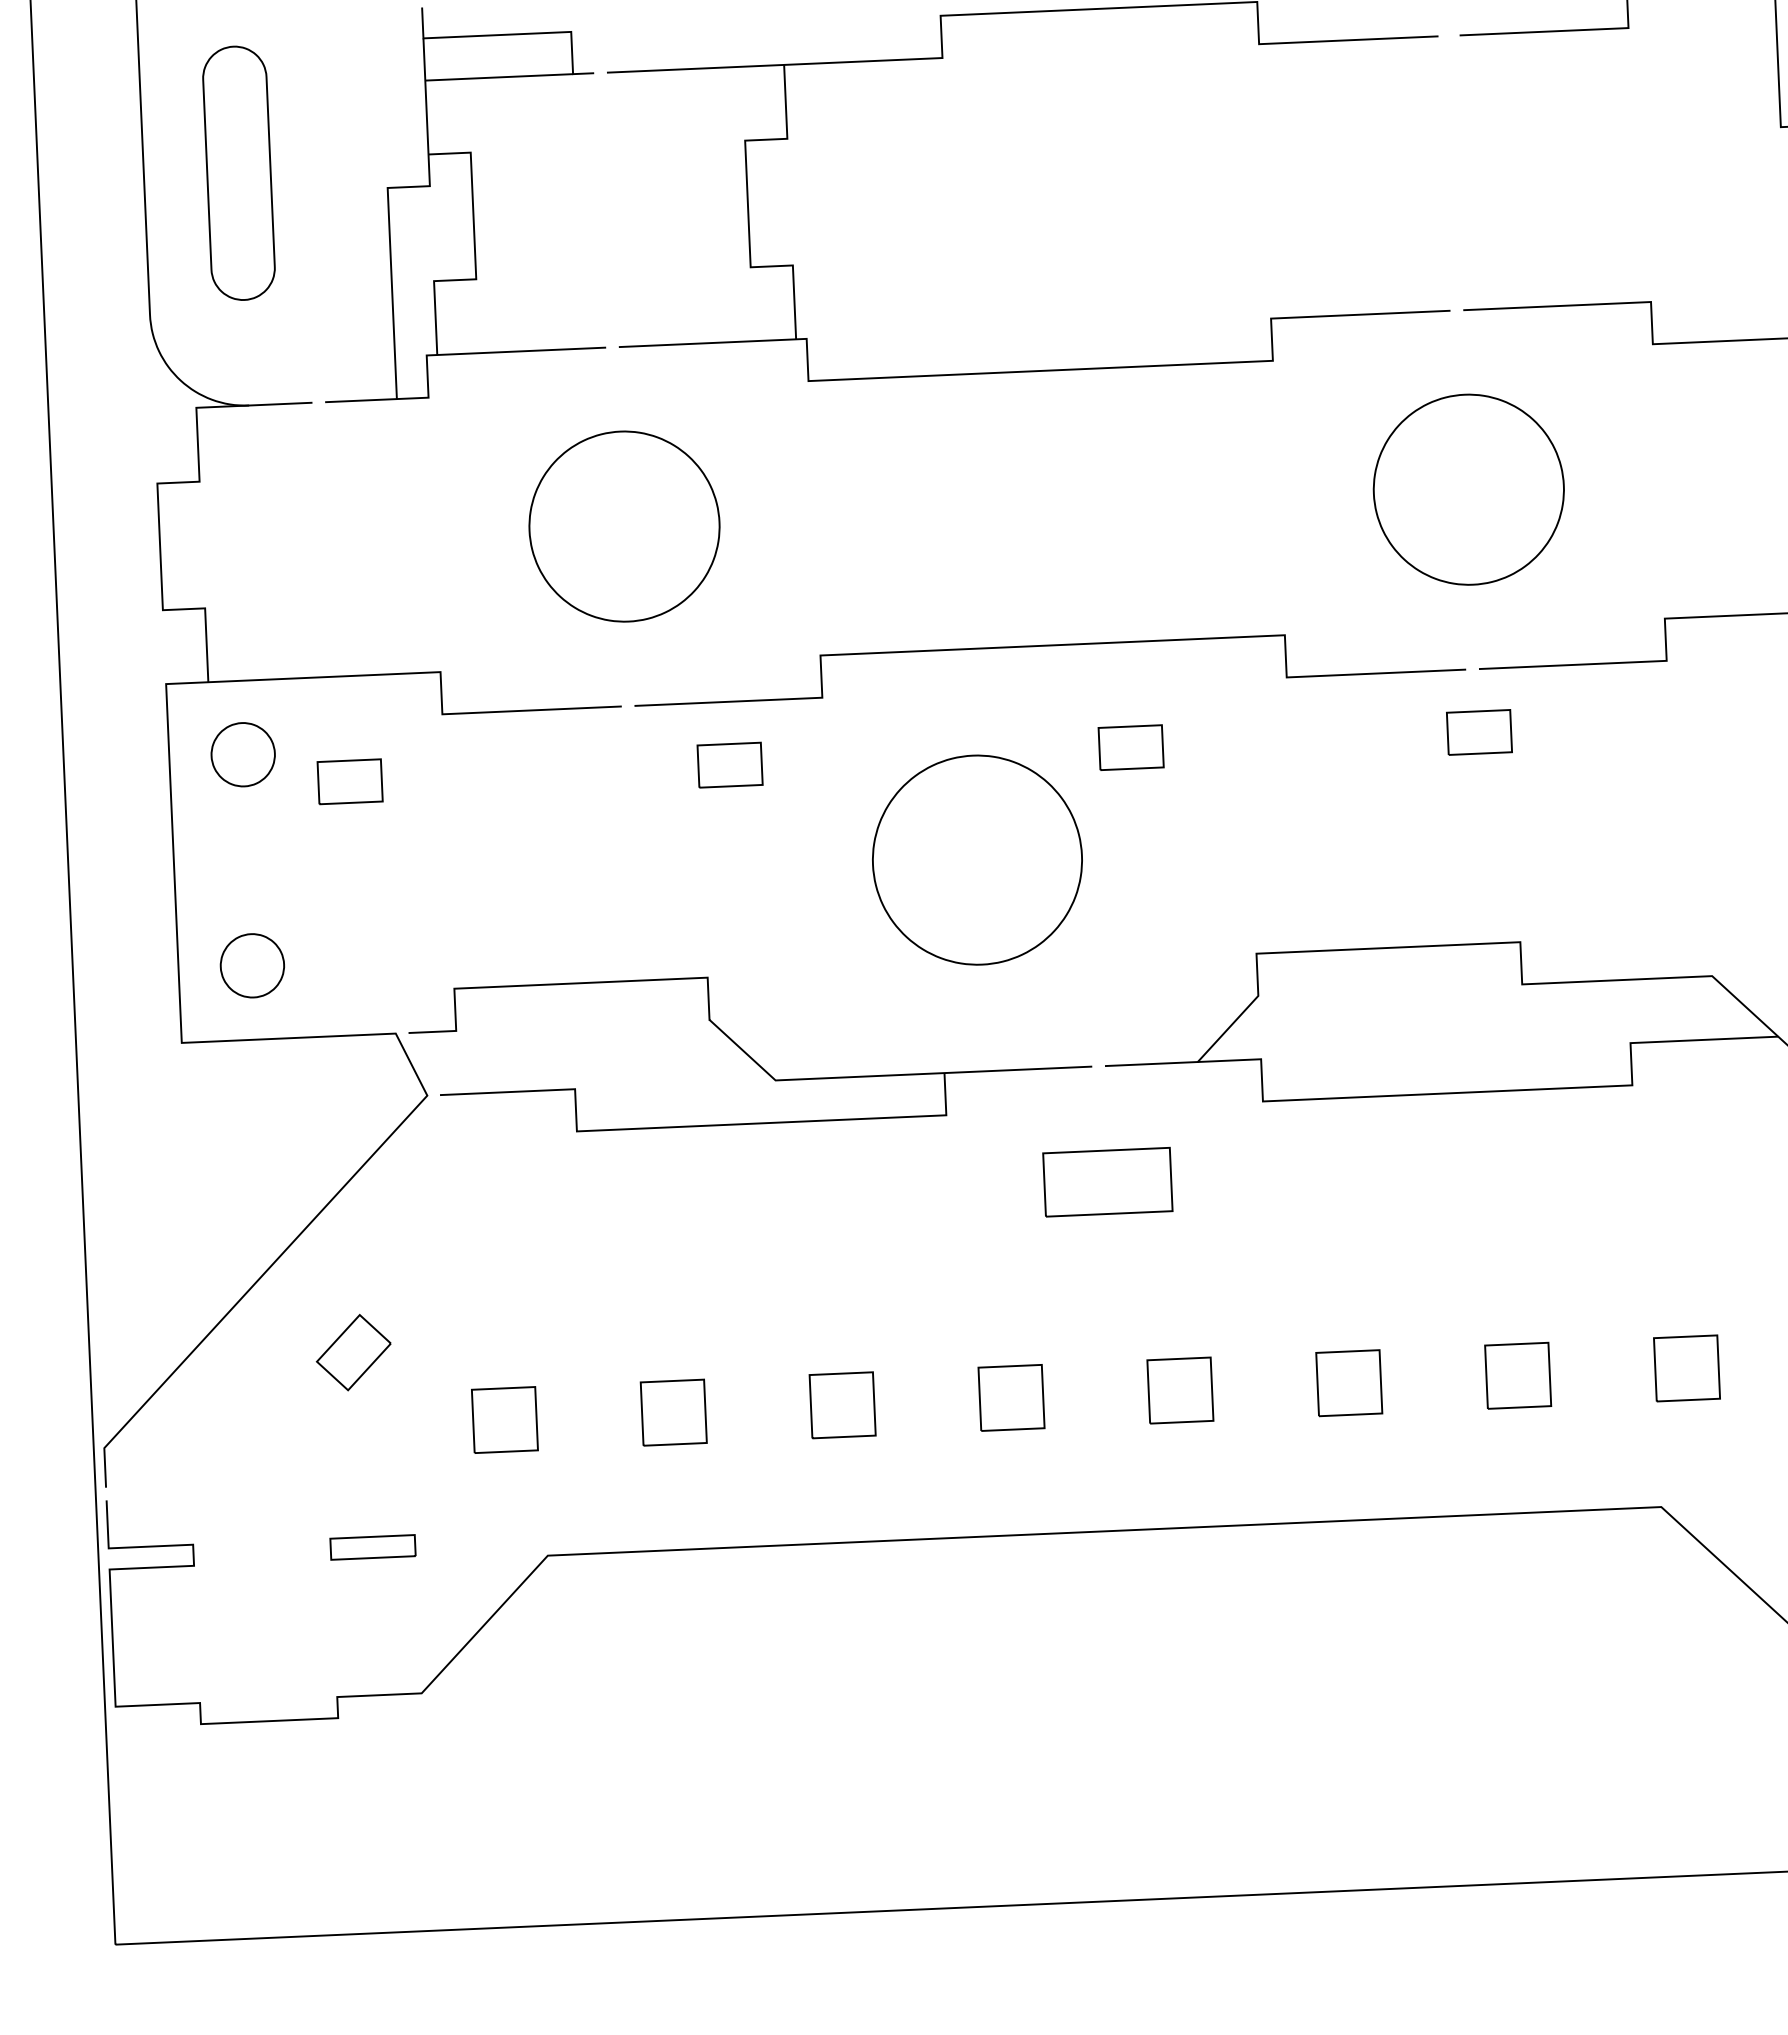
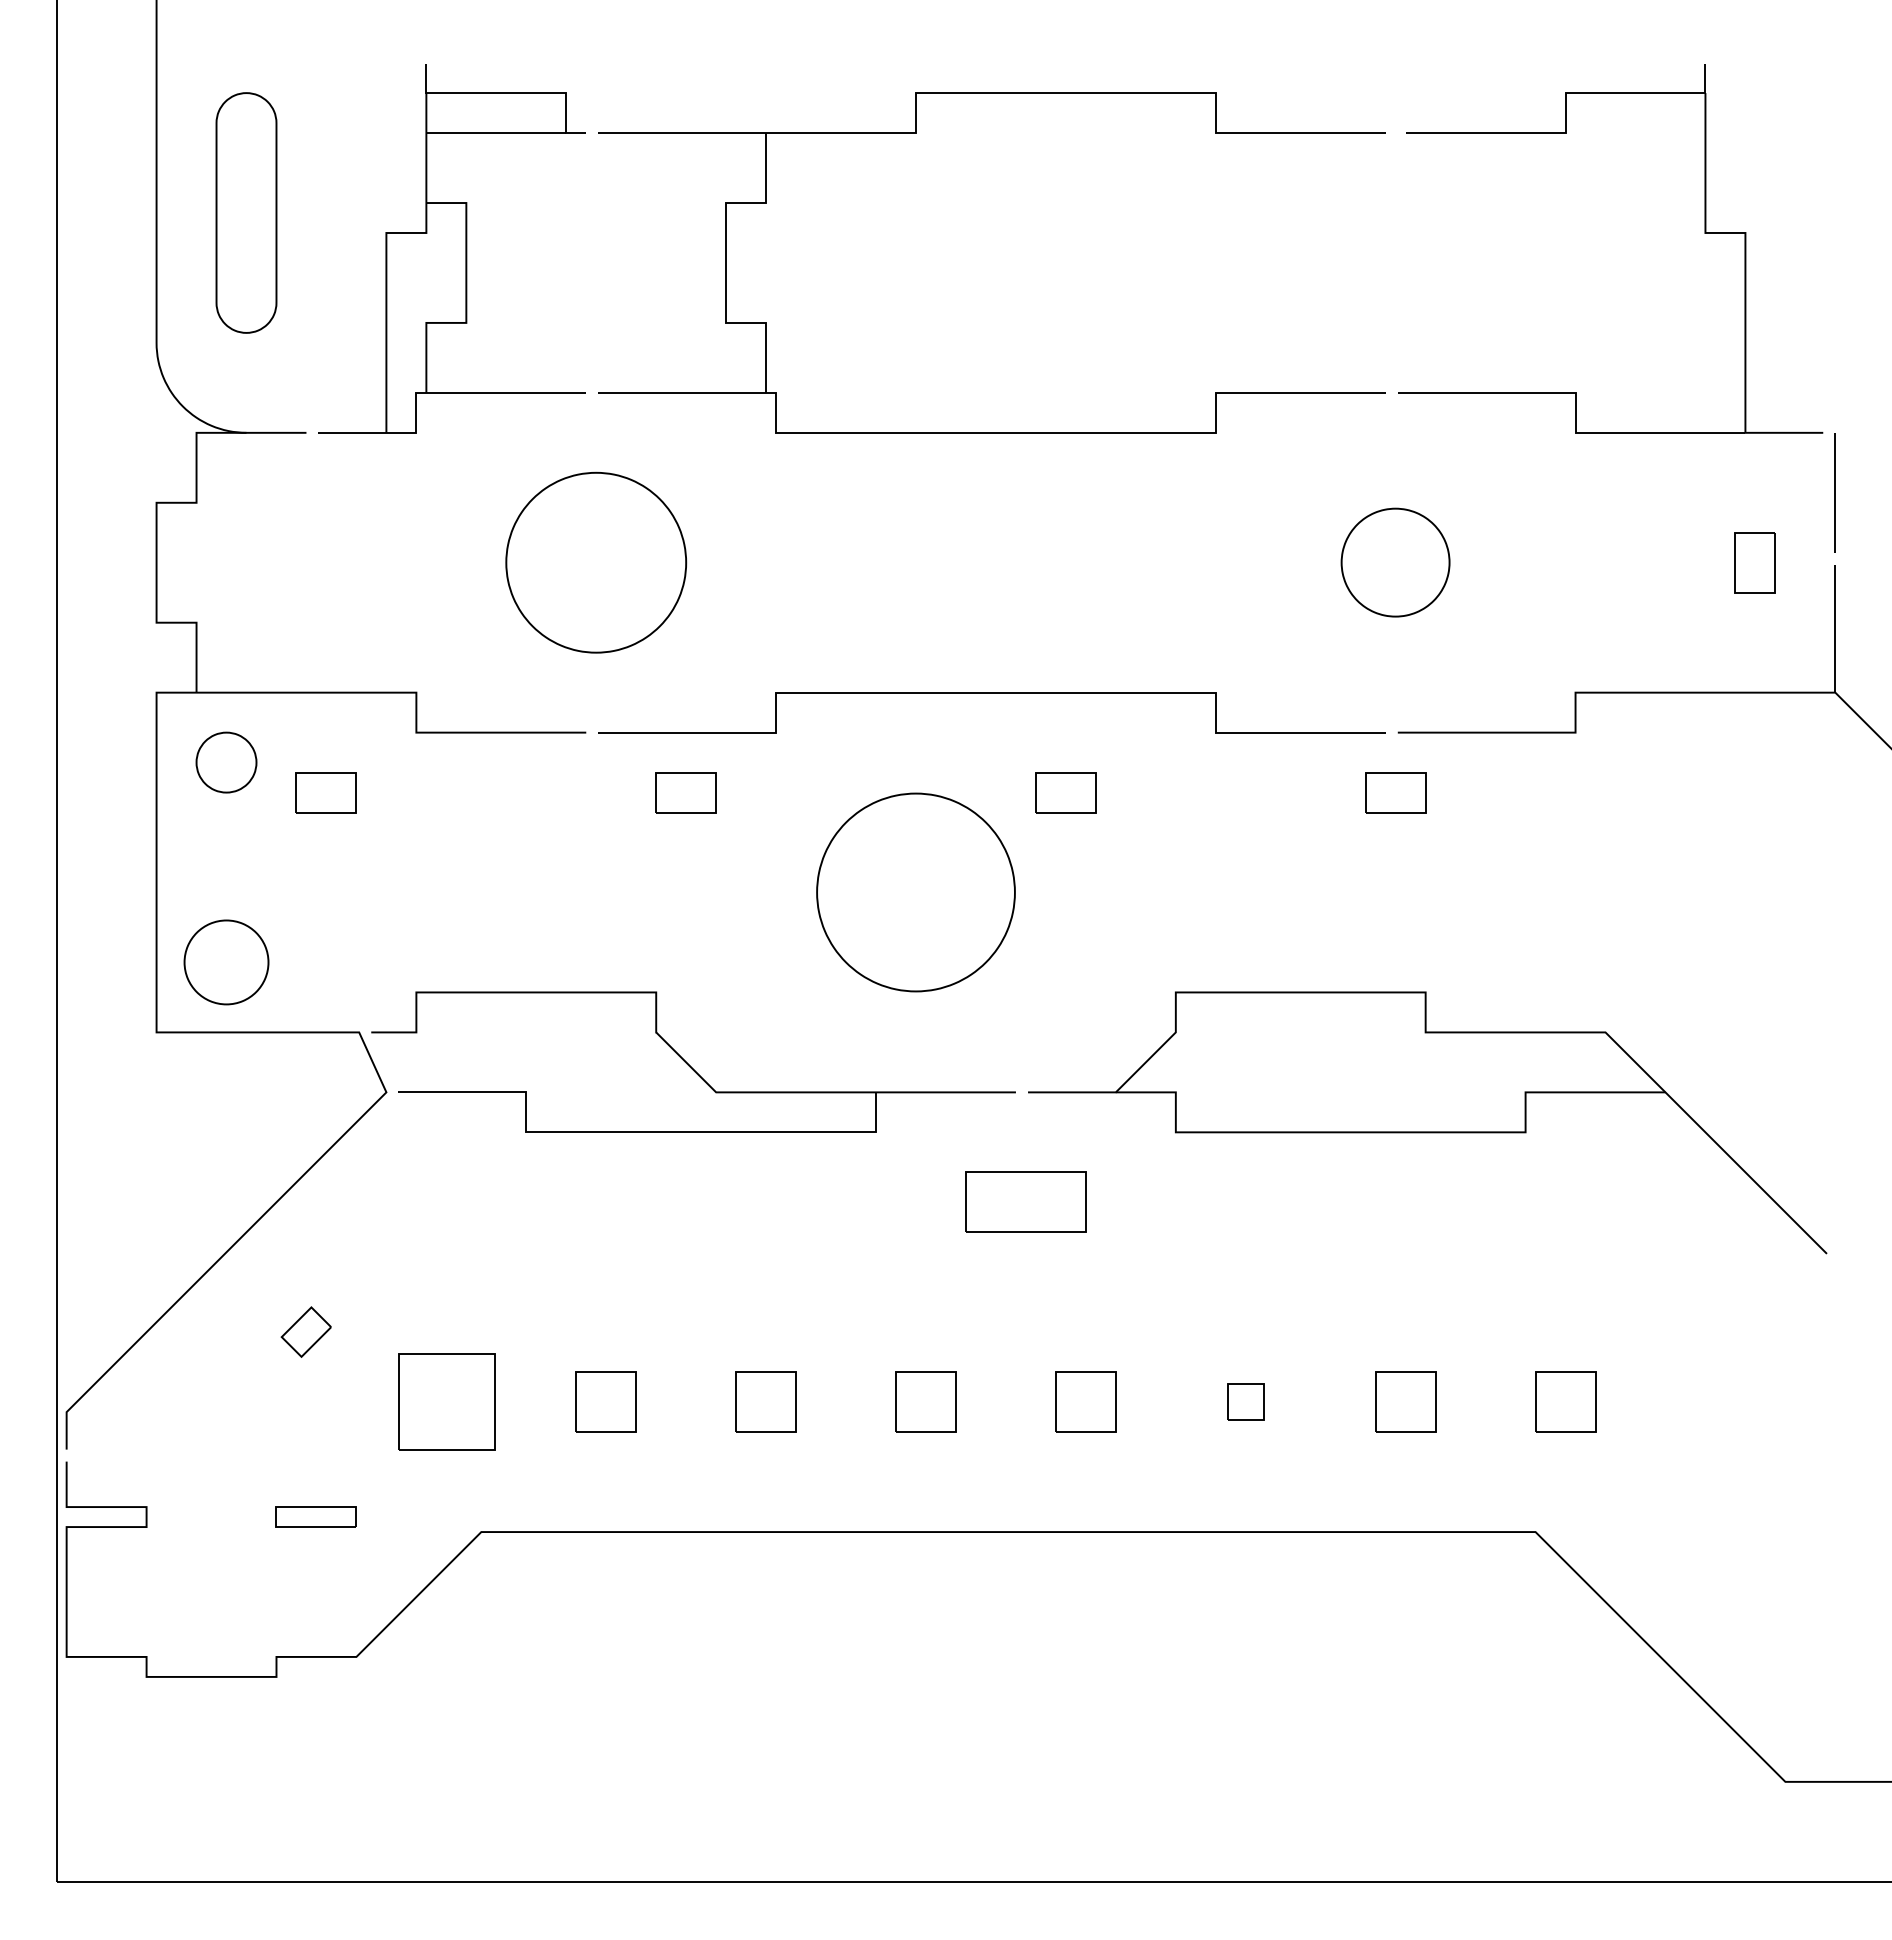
part: (1468, 489) -> (1395, 562), size x0.6
part: (252, 965) -> (226, 962), size x1.4
part: (353, 1351) -> (306, 1331), size x0.7
part: (1348, 1382) -> (1245, 1401), size x0.6
part: (503, 1419) -> (445, 1401), size x1.6

